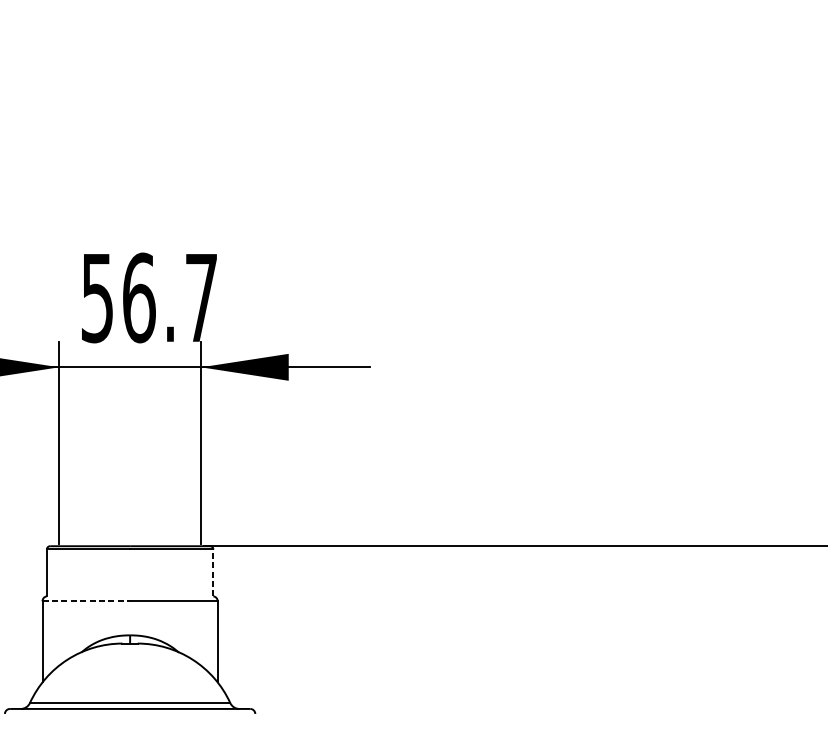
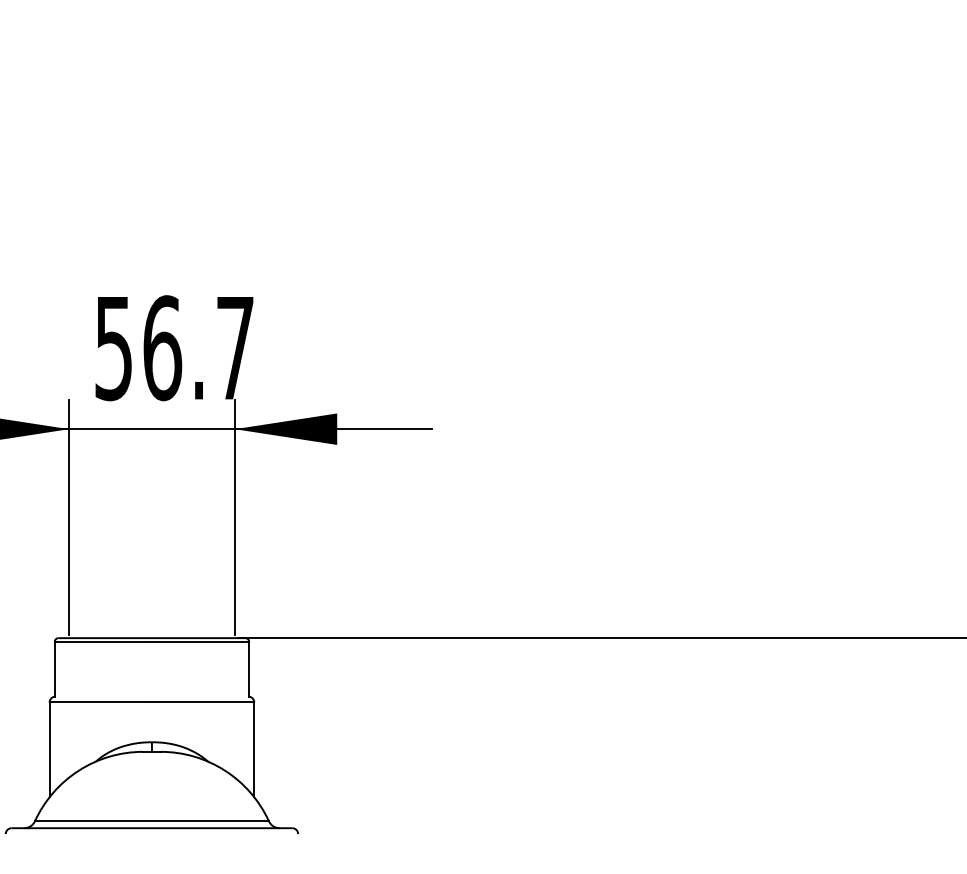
line: (213, 572) -> (249, 668), dashed -> solid
line: (86, 601) -> (101, 702), dashed -> solid

